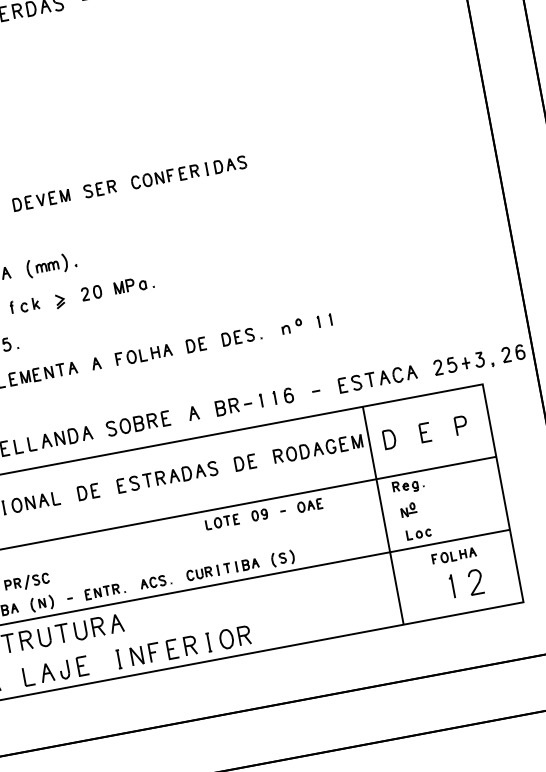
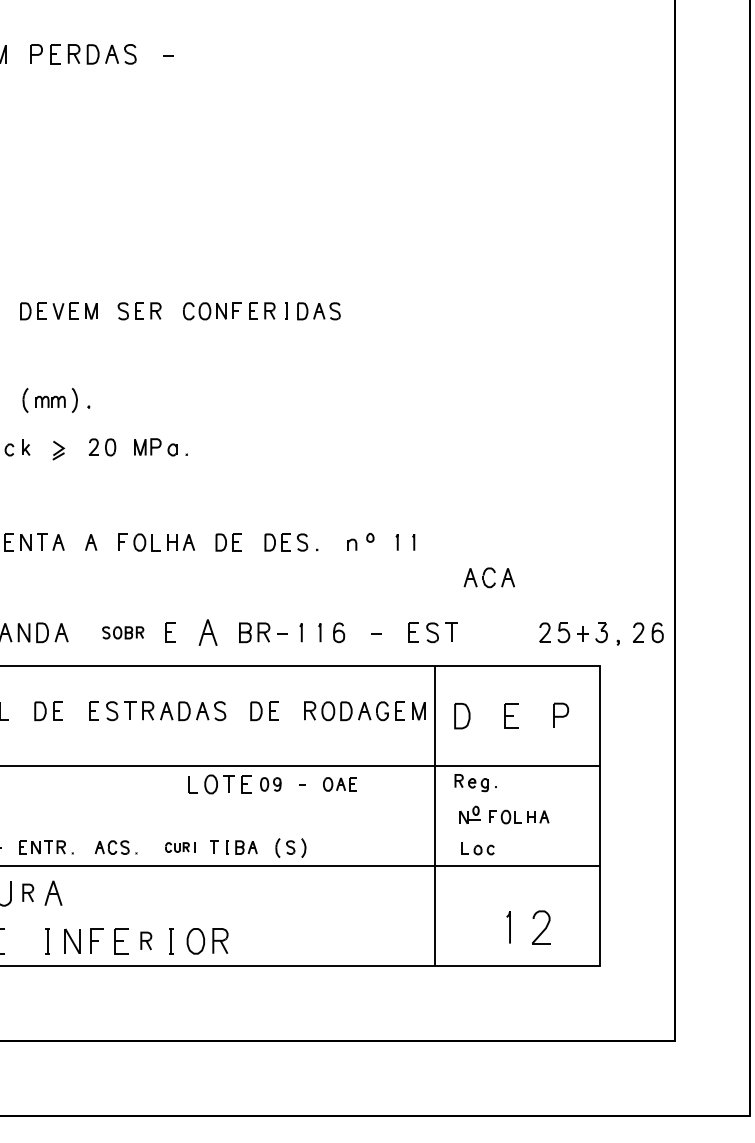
part: (398, 374) -> (489, 577), moved
part: (193, 413) -> (208, 632), size x1.4
part: (131, 424) -> (122, 632), size x0.6
part: (221, 522) -> (218, 784), size x1.4
part: (454, 555) -> (519, 816), moved
part: (202, 573) -> (180, 847), size x0.7
part: (98, 626) -> (28, 892), size x0.7
part: (190, 645) -> (146, 940), size x0.7

